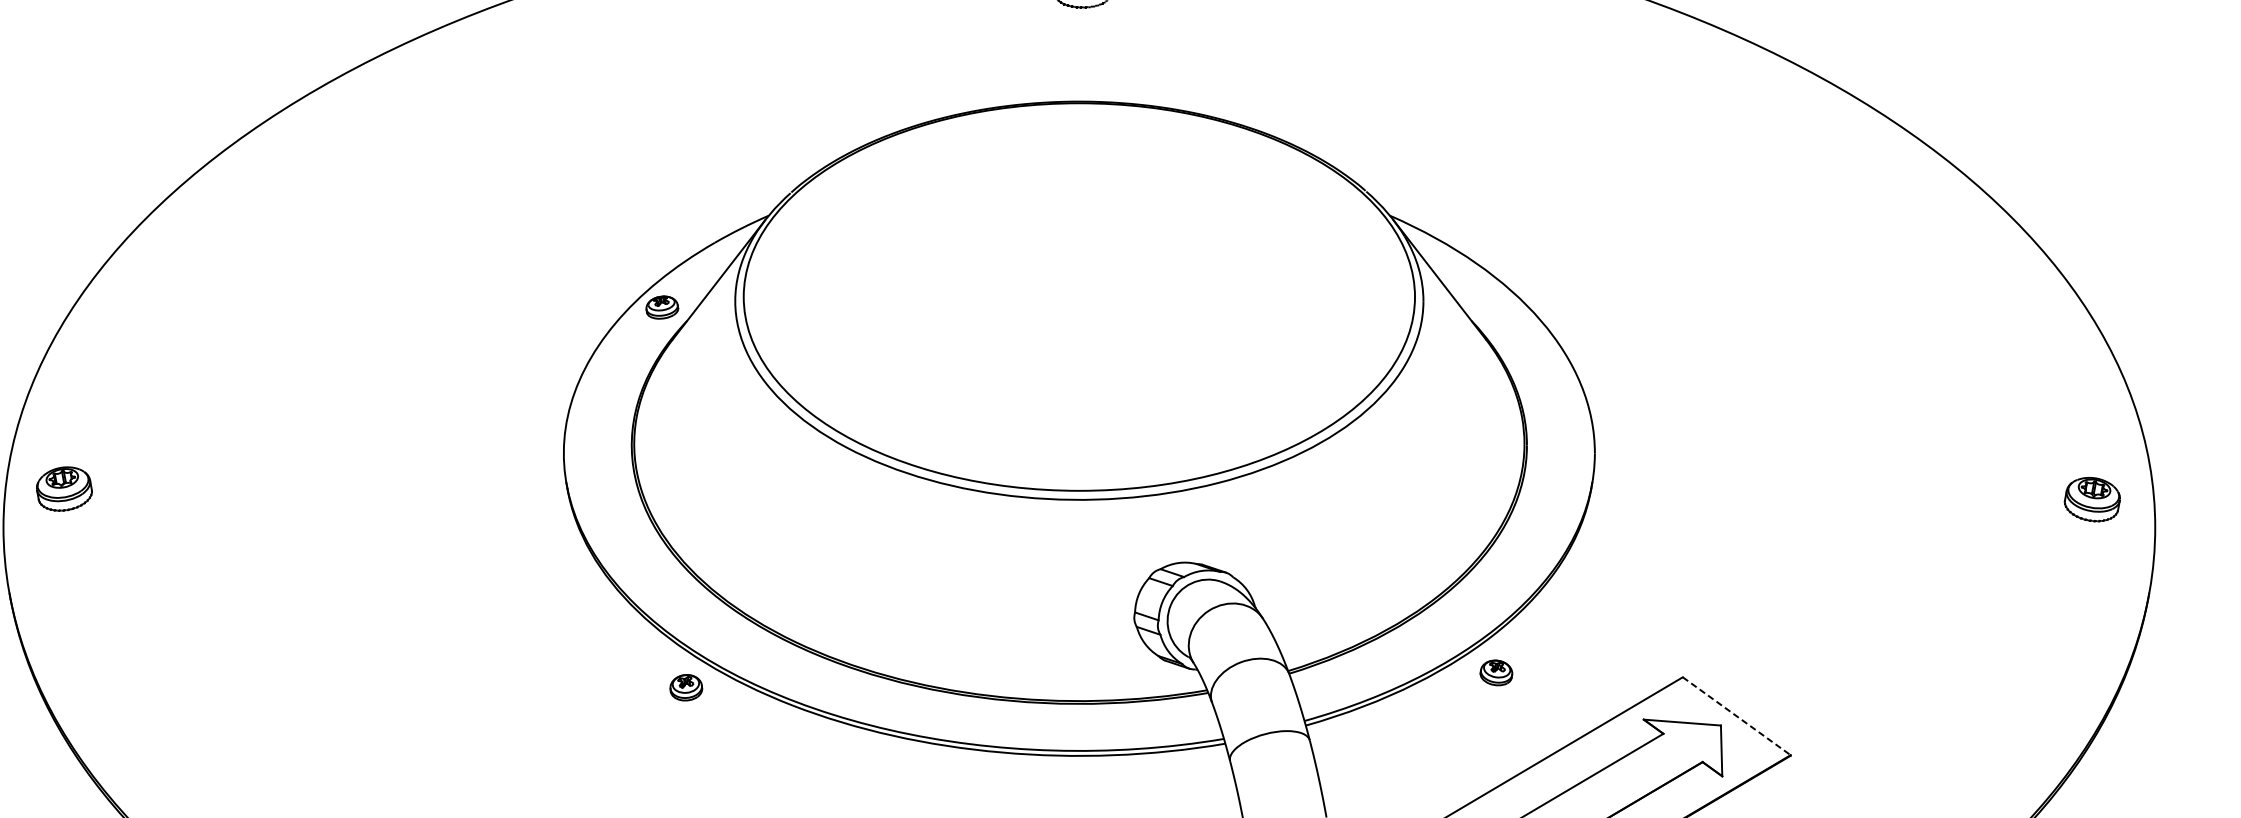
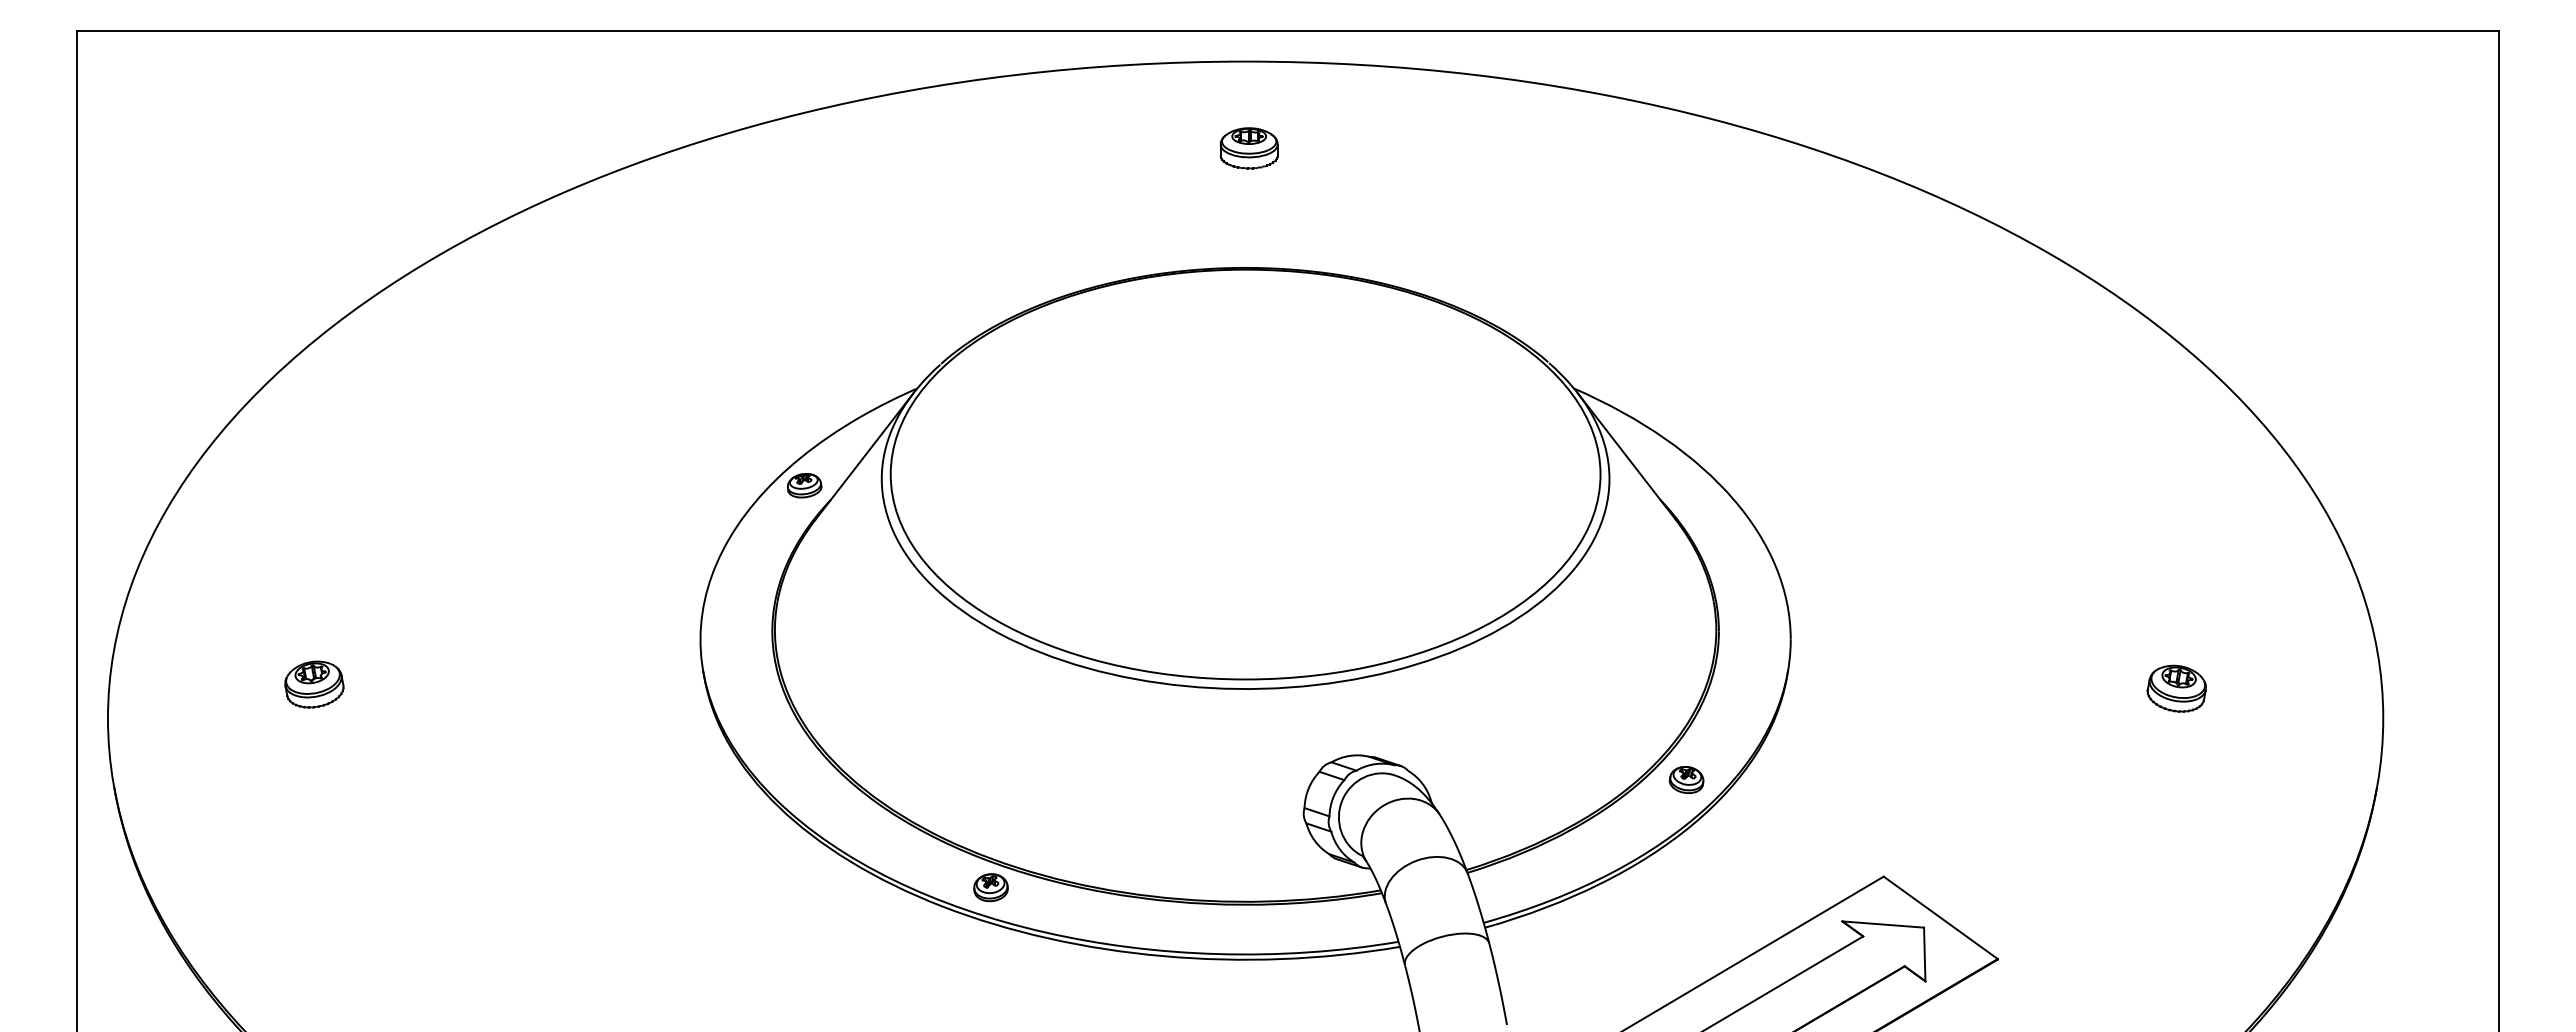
part: (64, 488) -> (314, 684), moved
part: (2092, 499) -> (2176, 688), moved
part: (1496, 672) -> (1686, 779), moved
part: (685, 687) -> (990, 887), moved
line: (1737, 716) -> (1941, 918), dashed -> solid

